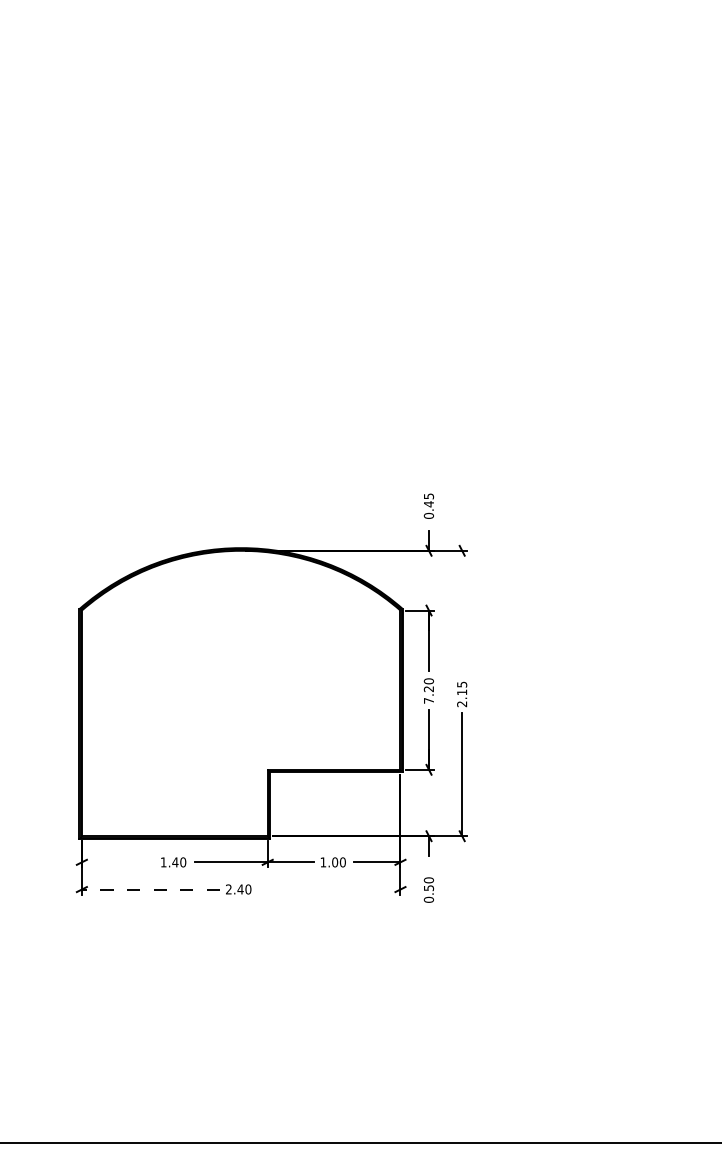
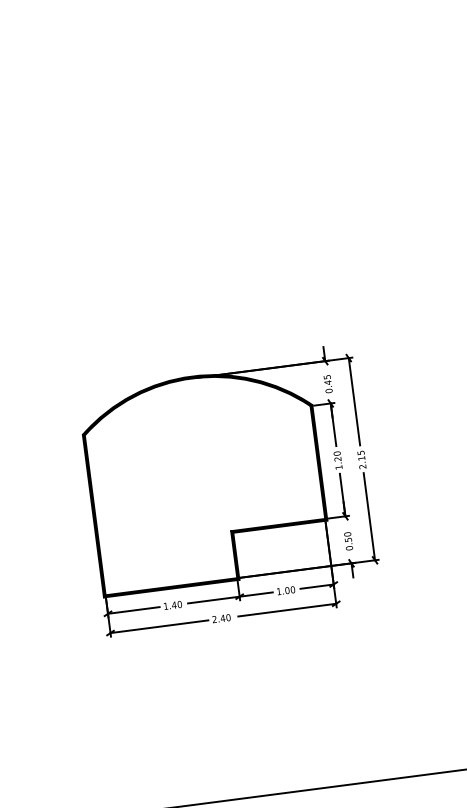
text: (428, 505) -> (327, 383), moved
line: (462, 611) -> (354, 401), added
text: (428, 700) -> (338, 467), 7.20 -> 1.20
line: (117, 862) -> (133, 610), added
line: (150, 889) -> (159, 626), dashed -> solid
line: (331, 889) -> (287, 610), added
text: (428, 889) -> (348, 540), moved

